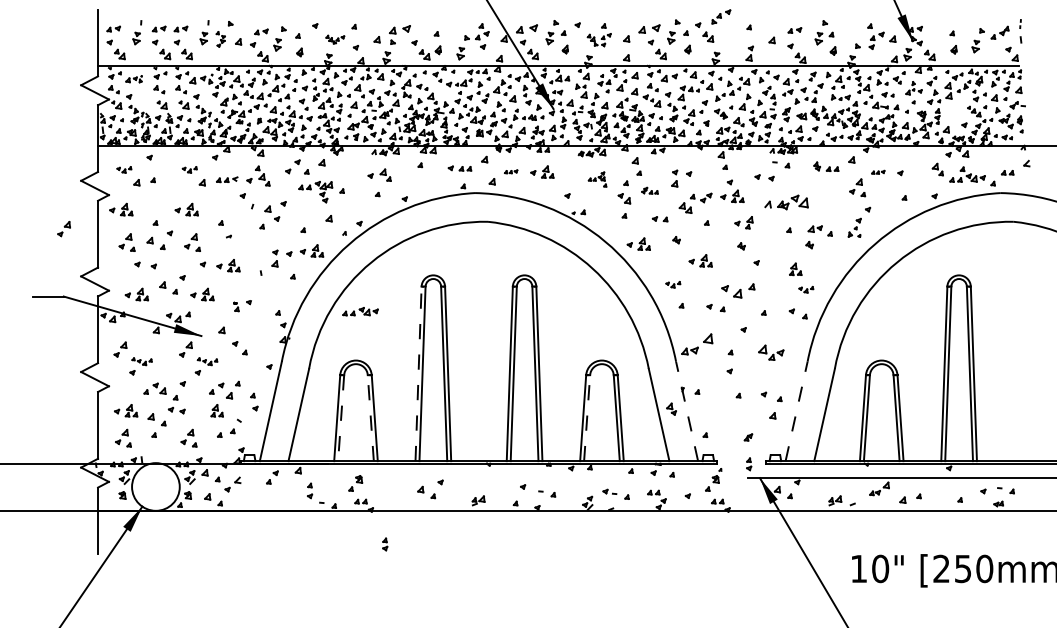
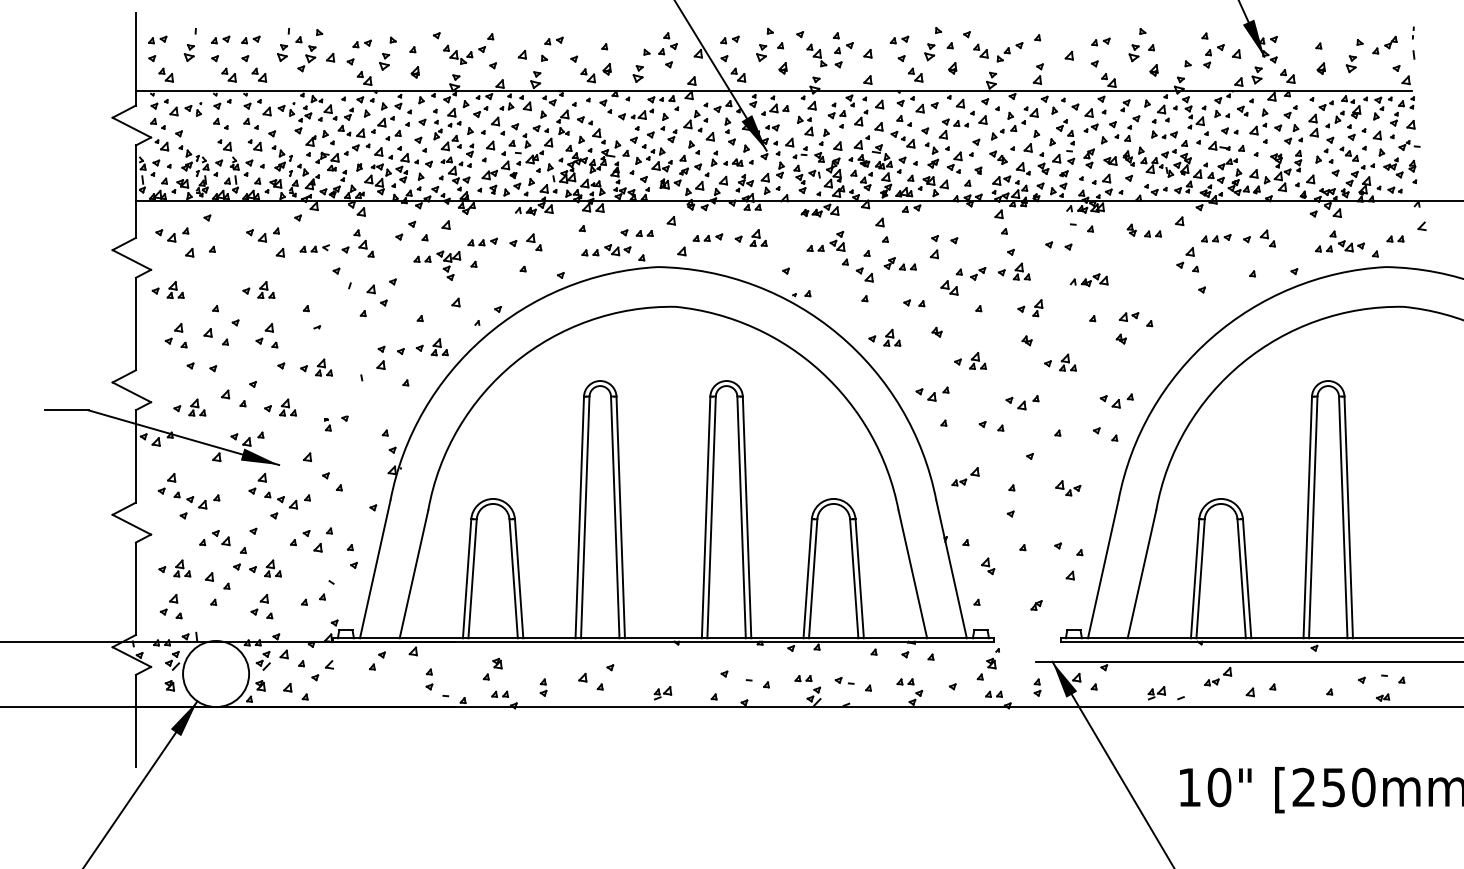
part: (720, 17) -> (1009, 52), moved
part: (526, 28) -> (729, 39), size x0.62
part: (649, 28) -> (899, 39), size x0.62
part: (399, 29) -> (553, 40), size x0.62
part: (220, 39) -> (305, 54), size x1.67
part: (335, 39) -> (464, 54), size x1.67
part: (598, 40) -> (829, 55), size x1.43
part: (133, 79) -> (185, 109), size x1.43
part: (913, 87) -> (1265, 121), size x1.43
part: (124, 169) -> (172, 234), size x1.67
part: (189, 169) -> (262, 234), size x1.67
part: (937, 169) -> (1267, 238), moved
part: (510, 171) -> (707, 237), size x1.67
part: (878, 172) -> (1216, 238), size x1.67
part: (348, 174) -> (482, 241), added
part: (597, 179) -> (827, 248), size x1.67
part: (649, 190) -> (899, 263), size x1.43
part: (785, 202) -> (1088, 280), size x0.62
part: (854, 227) -> (1324, 149), moved
part: (63, 228) -> (88, 316), removed
part: (795, 269) -> (1067, 362), moved
part: (673, 284) -> (932, 393), size x1.67
part: (806, 289) -> (1116, 400), size x1.67
part: (738, 290) -> (1022, 402), size x0.71
part: (360, 311) -> (606, 250), moved
part: (697, 344) -> (965, 476), size x0.62
part: (771, 352) -> (1068, 488), size x0.71
part: (141, 361) -> (196, 500), size x1.67
part: (207, 361) -> (287, 500), size x1.67
line: (418, 373) -> (579, 517), dashed -> solid
part: (671, 409) -> (988, 566), moved
part: (216, 410) -> (272, 568), moved
line: (687, 410) -> (951, 568), dashed -> solid
line: (796, 410) -> (1103, 568), dashed -> solid
line: (341, 417) -> (472, 578), dashed -> solid
line: (370, 417) -> (513, 578), dashed -> solid
line: (587, 417) -> (813, 578), dashed -> solid
part: (749, 464) -> (1037, 687), moved
part: (580, 490) -> (803, 678), added
part: (385, 544) -> (543, 687), moved

